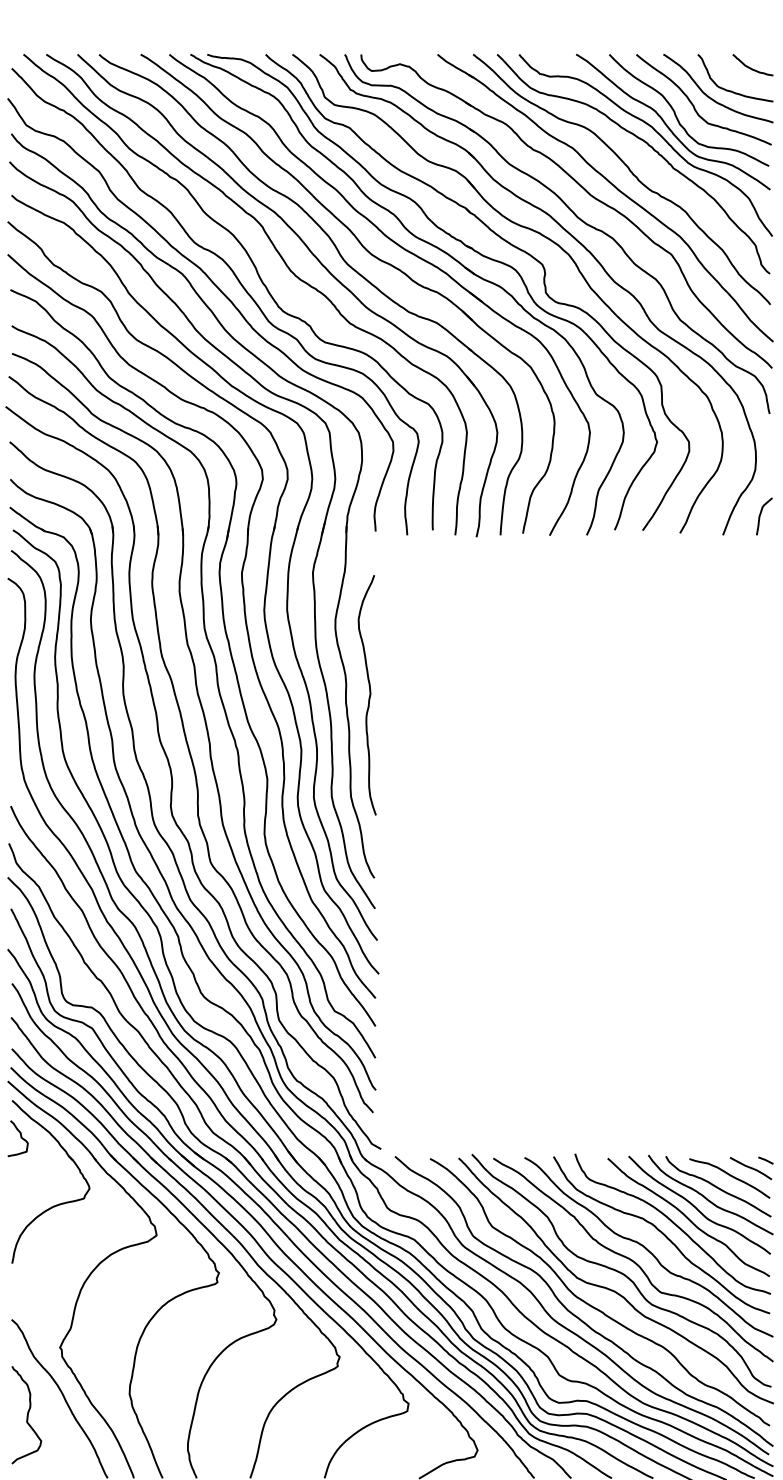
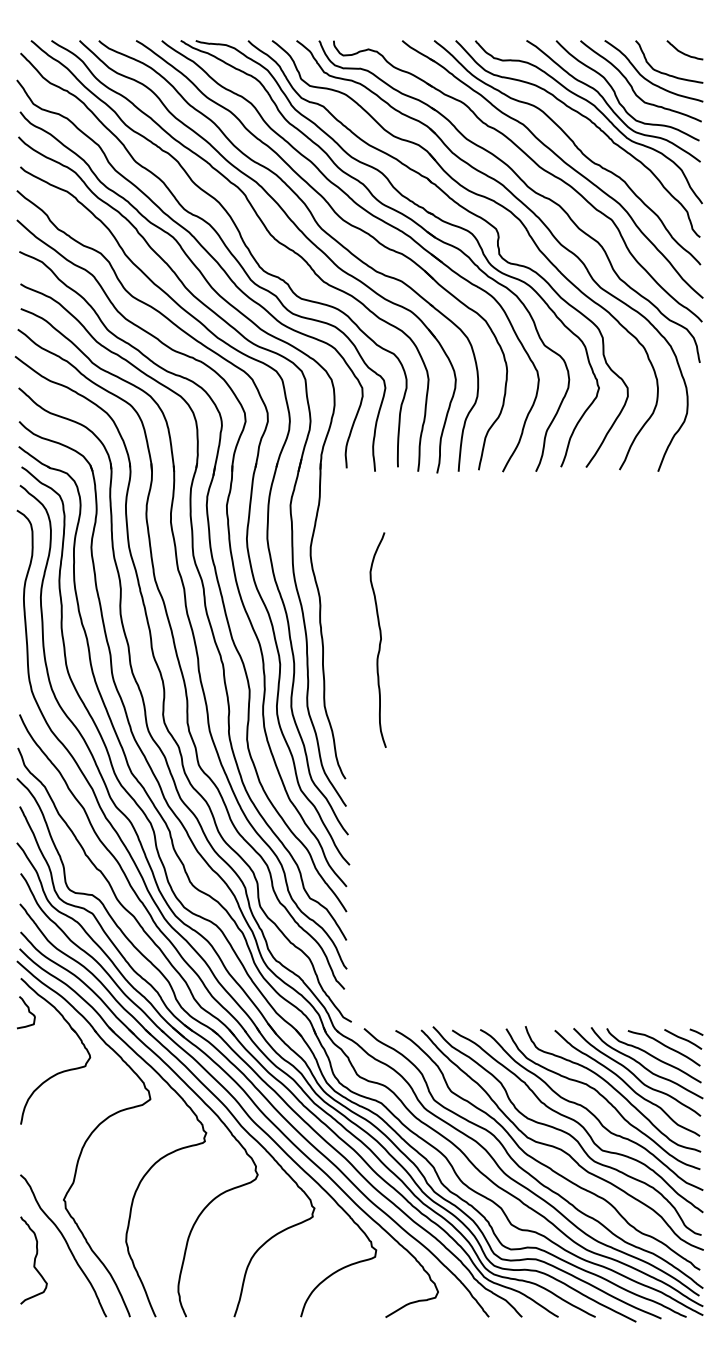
curve: (761, 514) -> (692, 453), removed
curve: (368, 695) -> (379, 640), moved

